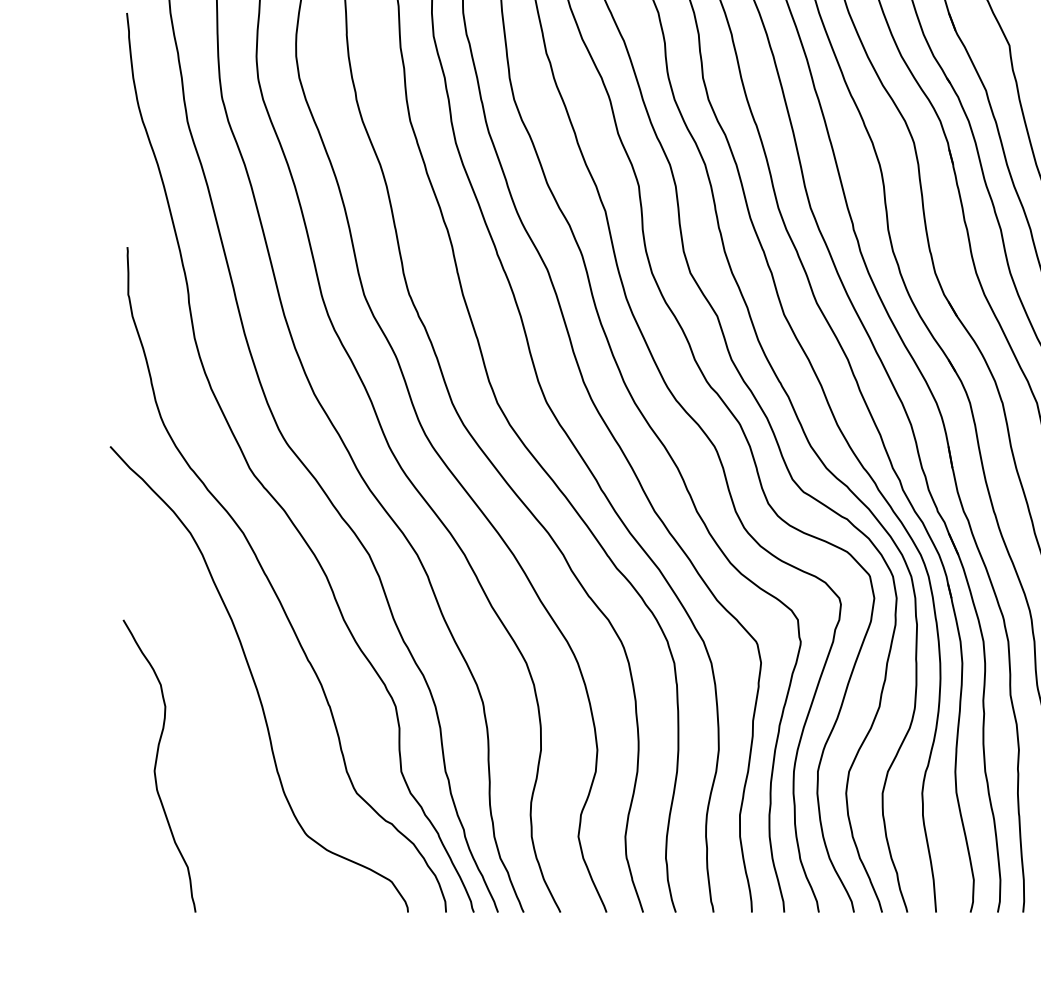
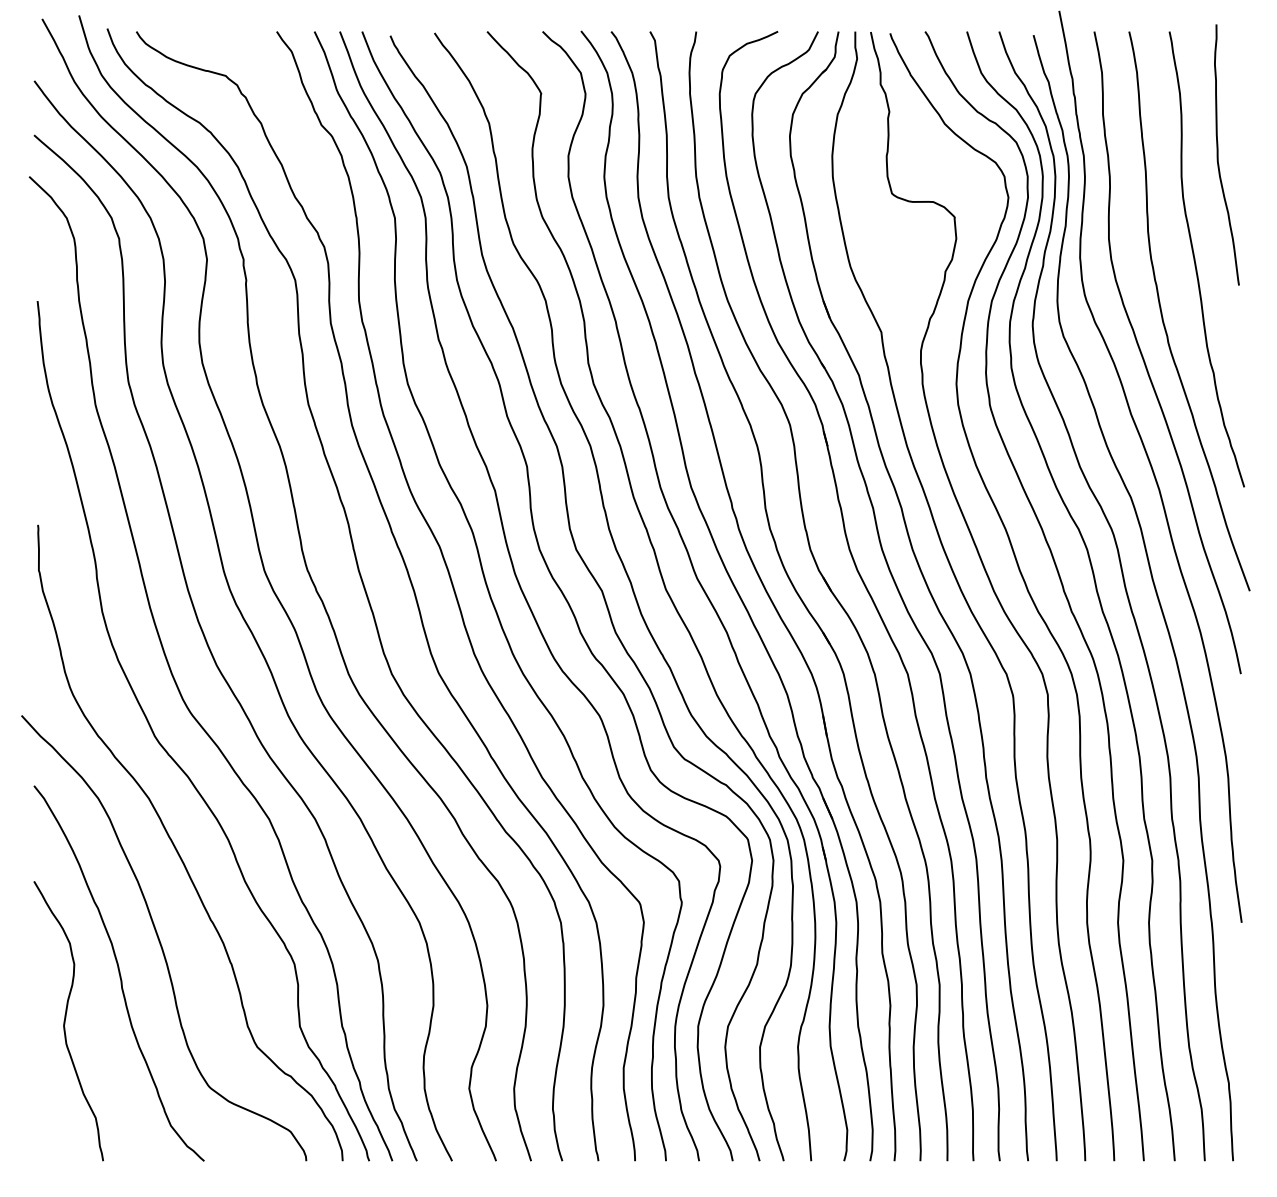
curve: (211, 716) -> (118, 973), added

